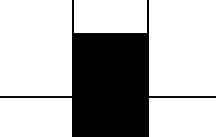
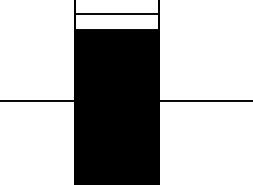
line: (111, 19) -> (117, 14), added

